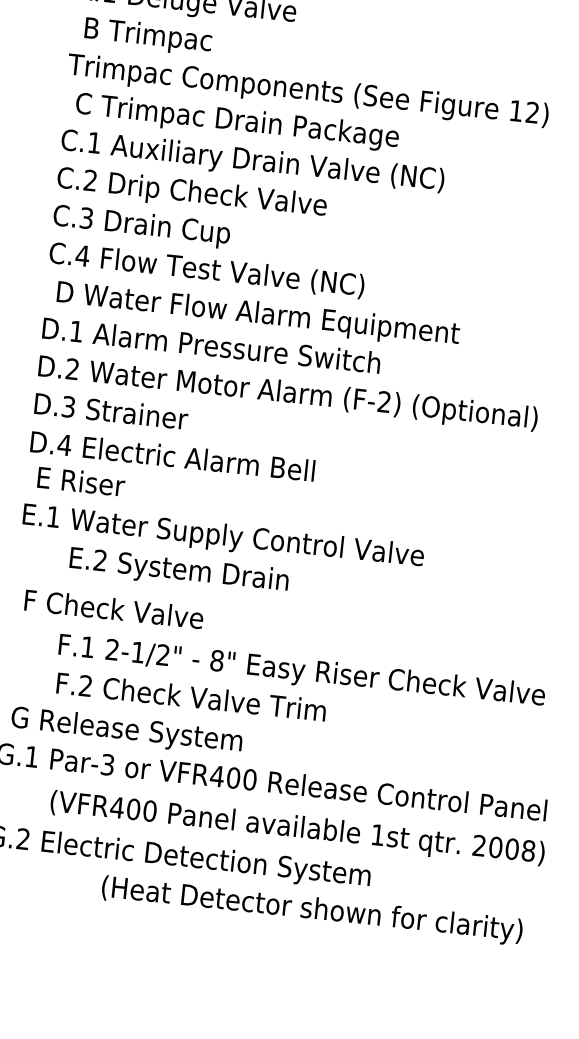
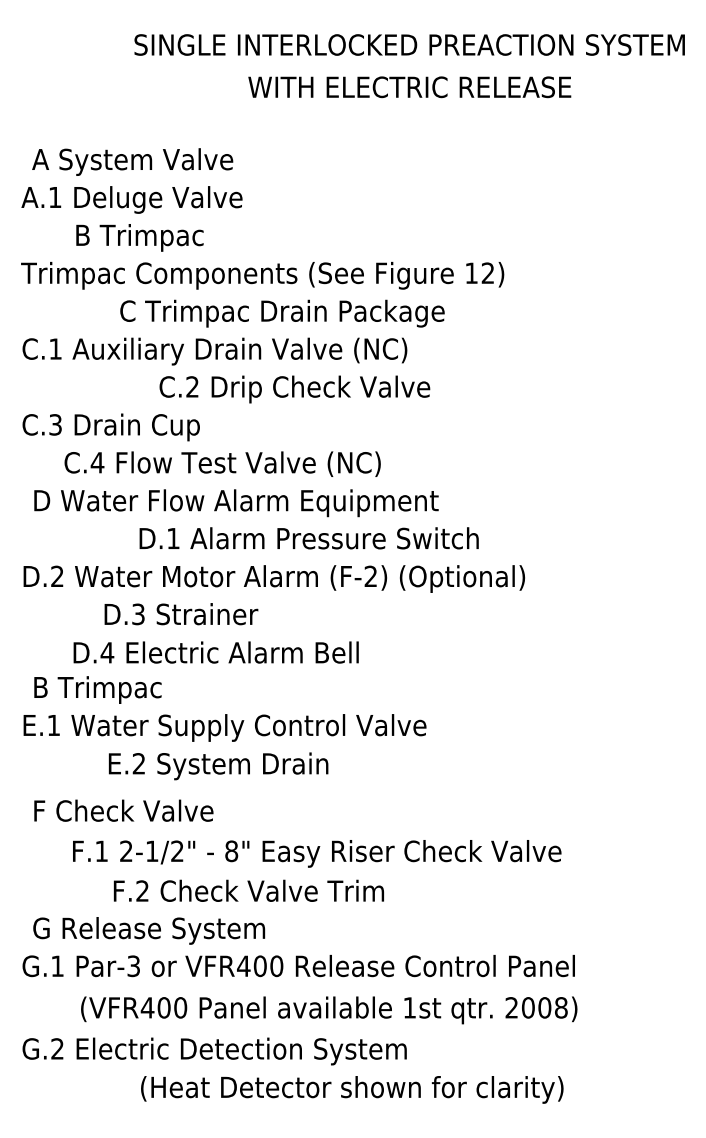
text: (147, 36) -> (139, 237), moved
text: (237, 122) -> (282, 313), moved
text: (191, 193) -> (294, 389), moved
text: (206, 269) -> (222, 463), moved
text: (210, 345) -> (308, 538), moved
text: (111, 411) -> (181, 614), moved
text: (172, 456) -> (215, 652), moved
text: (104, 486) -> (101, 689), E Riser -> B Trimpac
text: (179, 571) -> (218, 766), moved
text: (191, 696) -> (248, 890), moved

